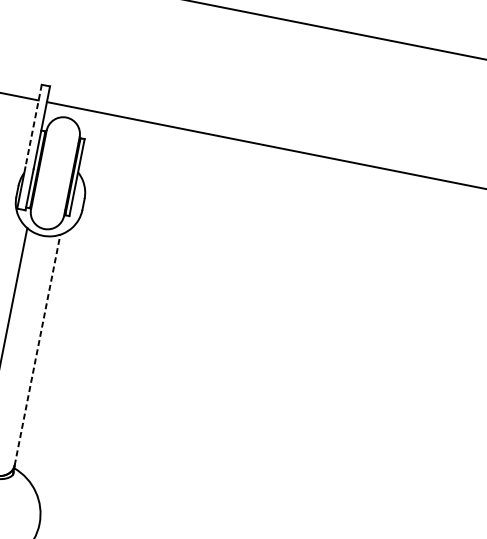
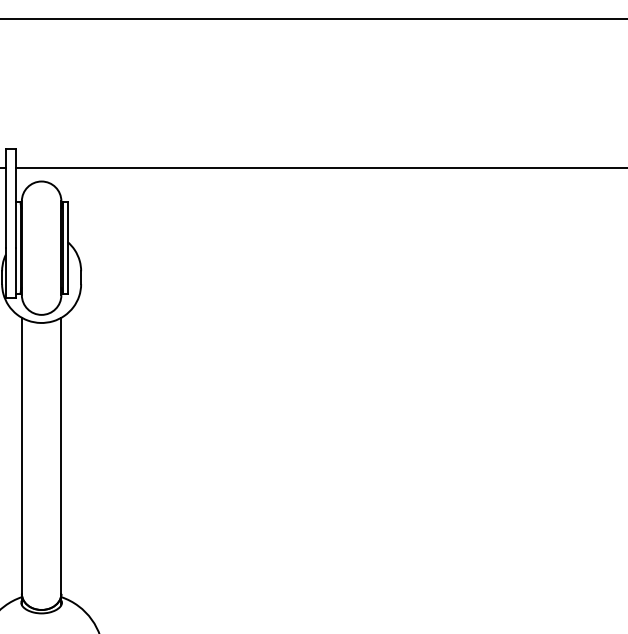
line: (33, 126) -> (5, 199), dashed -> solid
line: (37, 349) -> (61, 455), dashed -> solid

